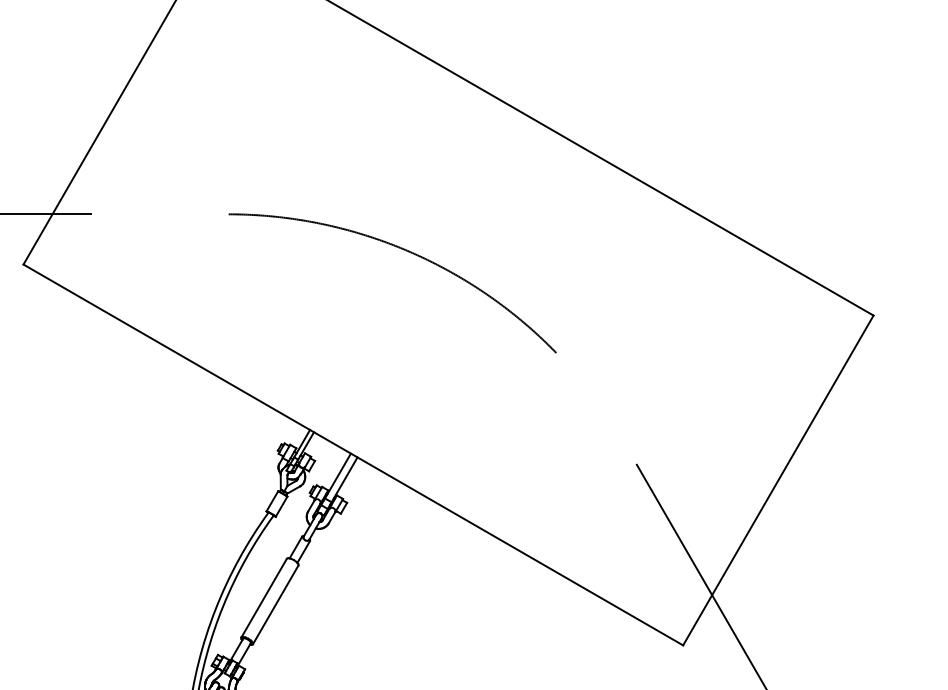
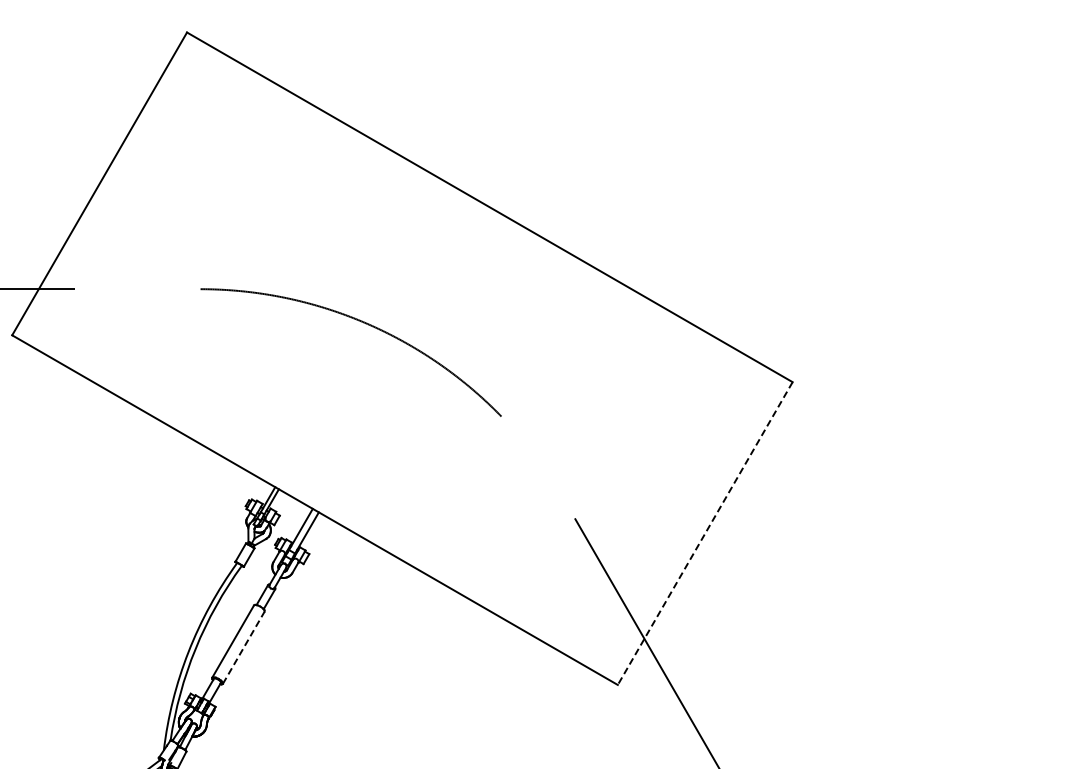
line: (778, 480) -> (705, 533), solid -> dashed
line: (275, 604) -> (243, 647), solid -> dashed

